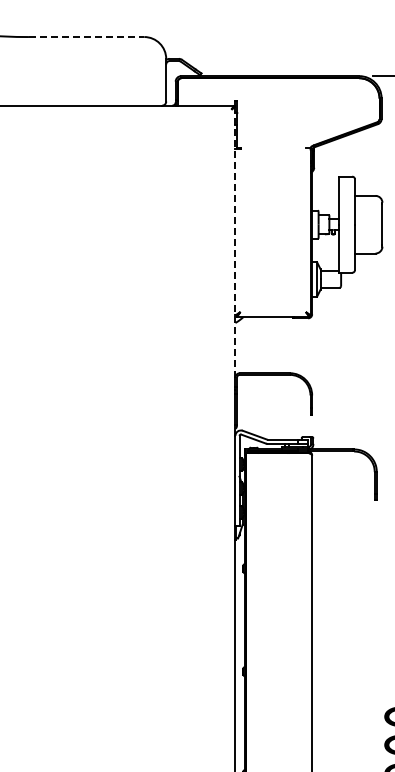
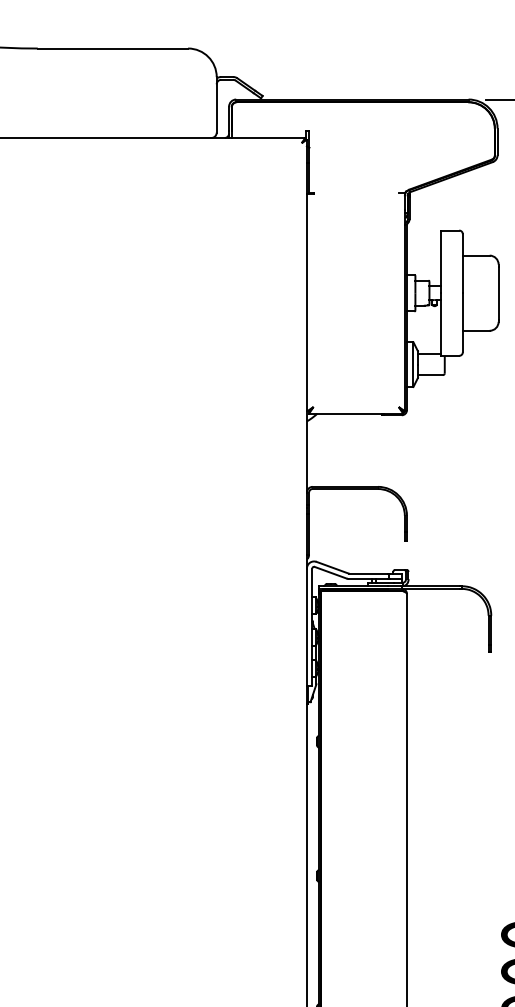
line: (86, 37) -> (112, 49), dashed -> solid
line: (235, 242) -> (307, 316), dashed -> solid

